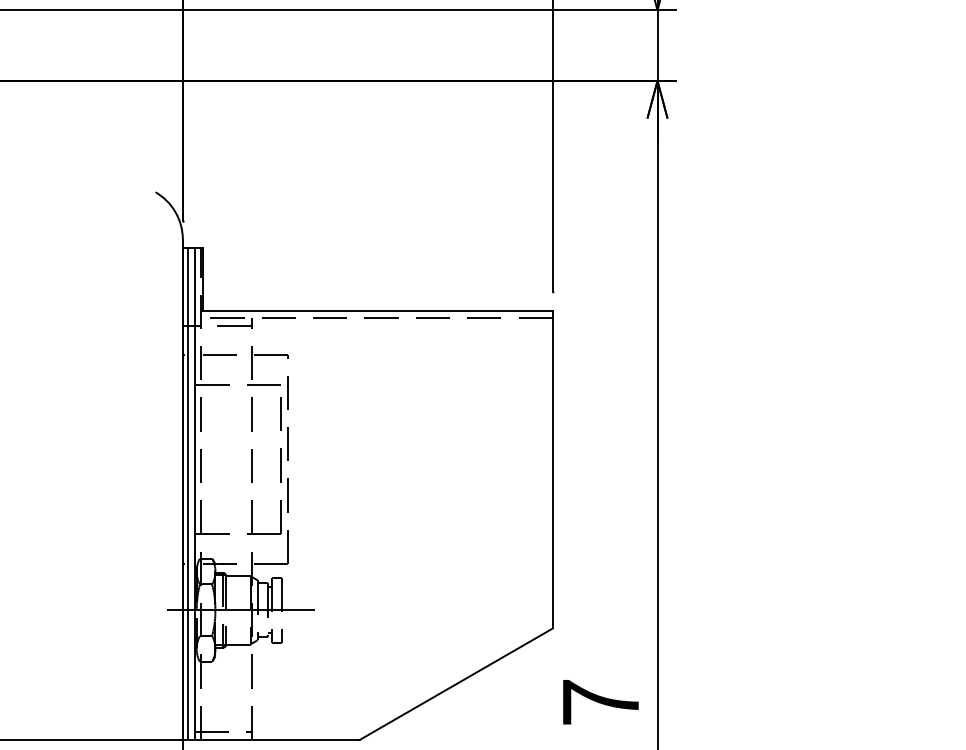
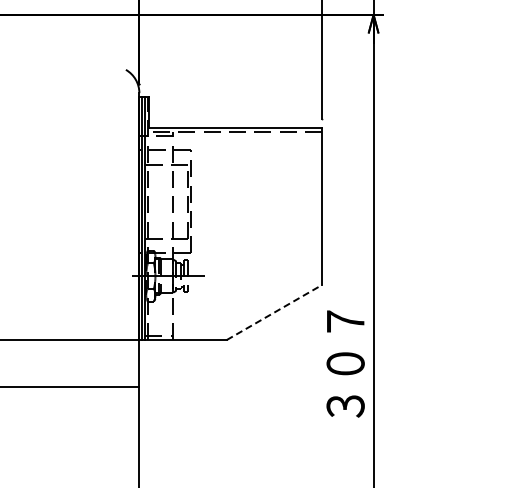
line: (456, 684) -> (274, 312), solid -> dashed

